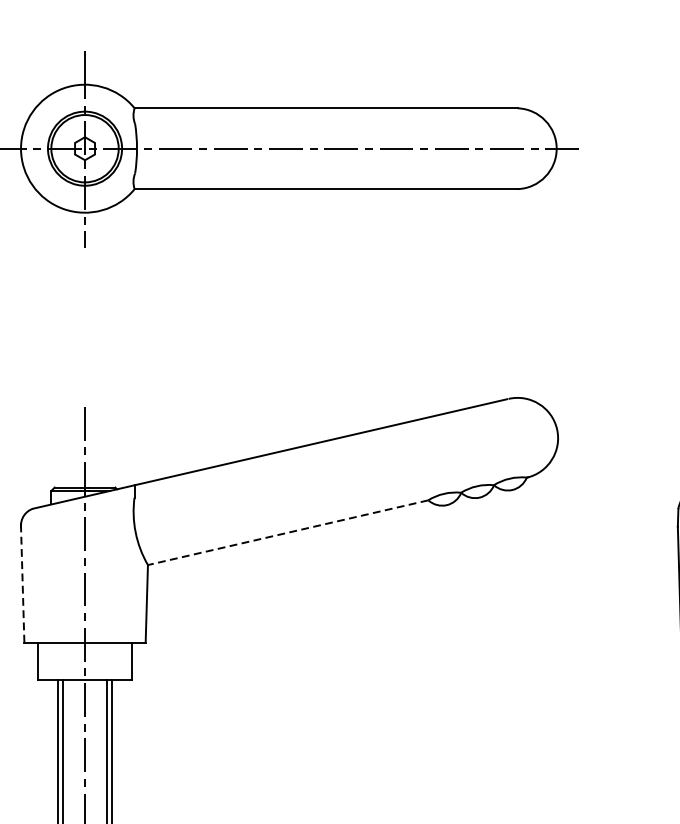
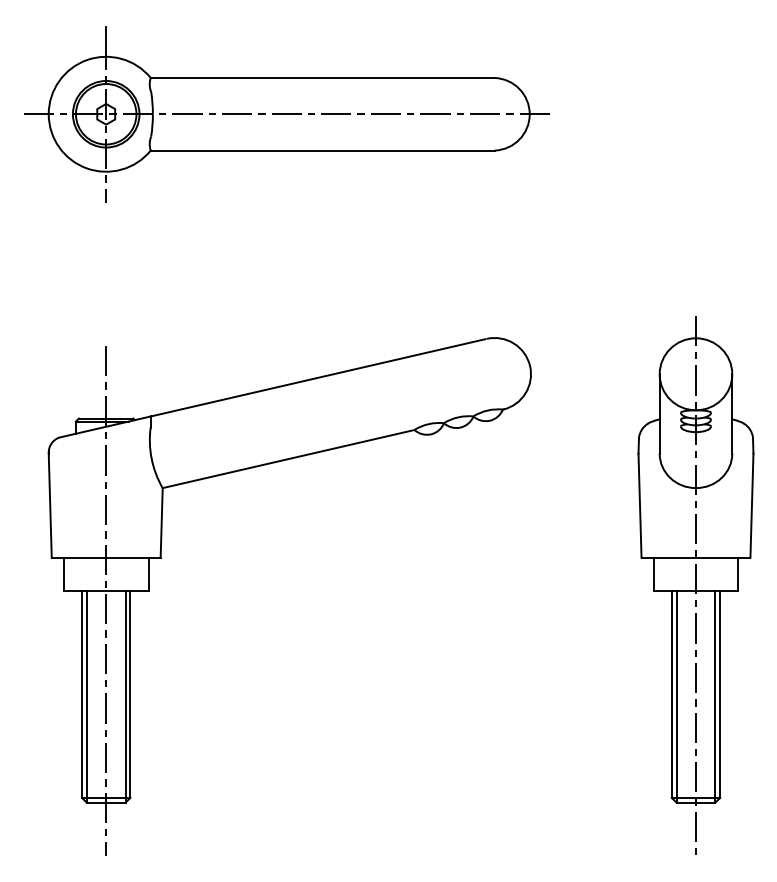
line: (288, 533) -> (288, 459), dashed -> solid
line: (22, 584) -> (50, 505), dashed -> solid

